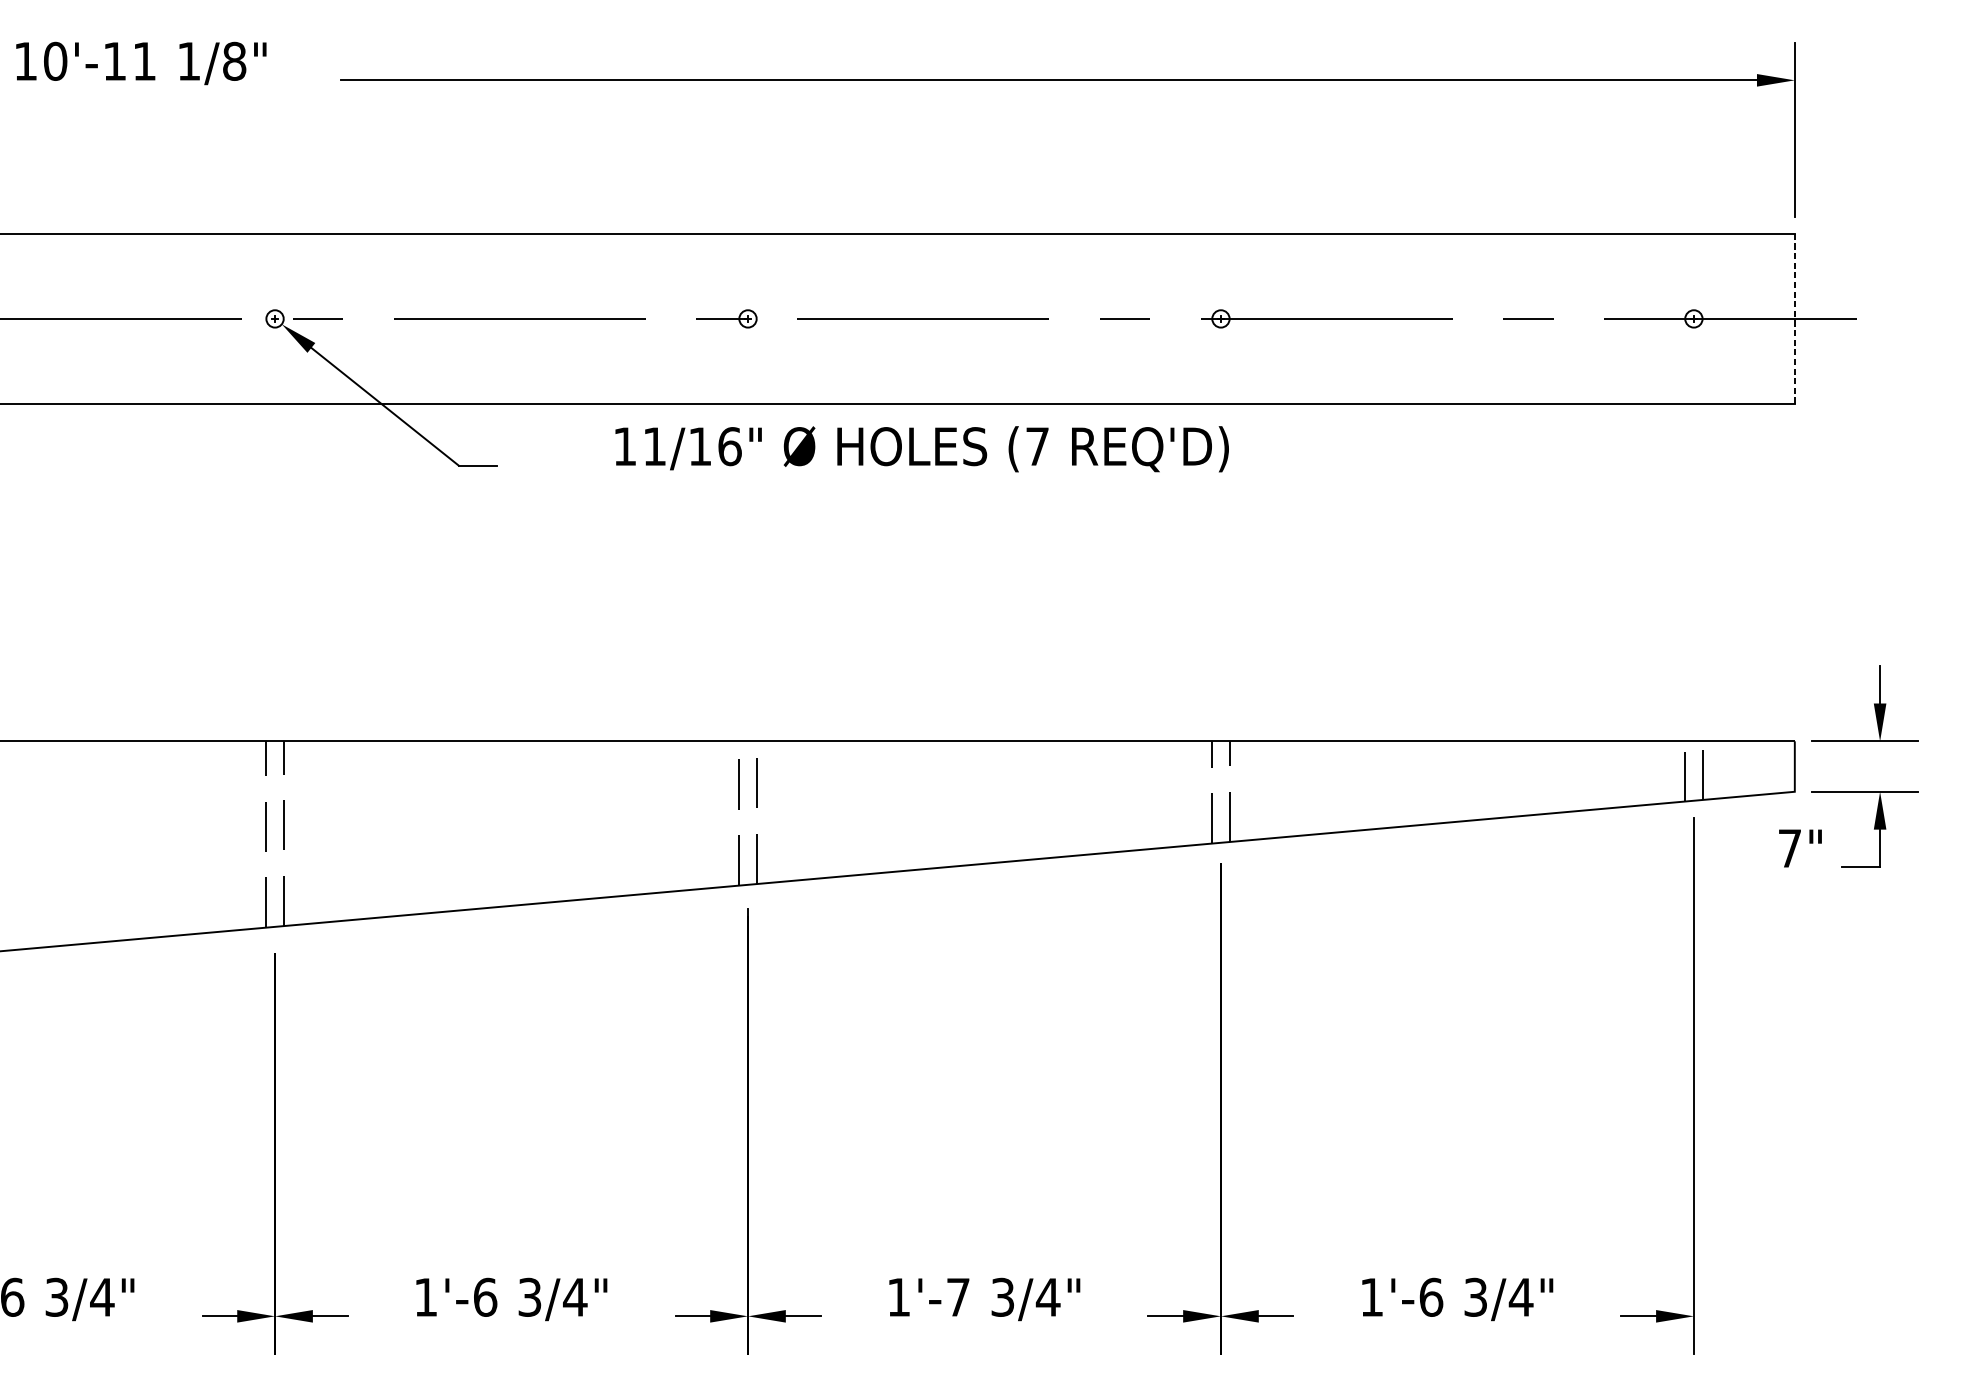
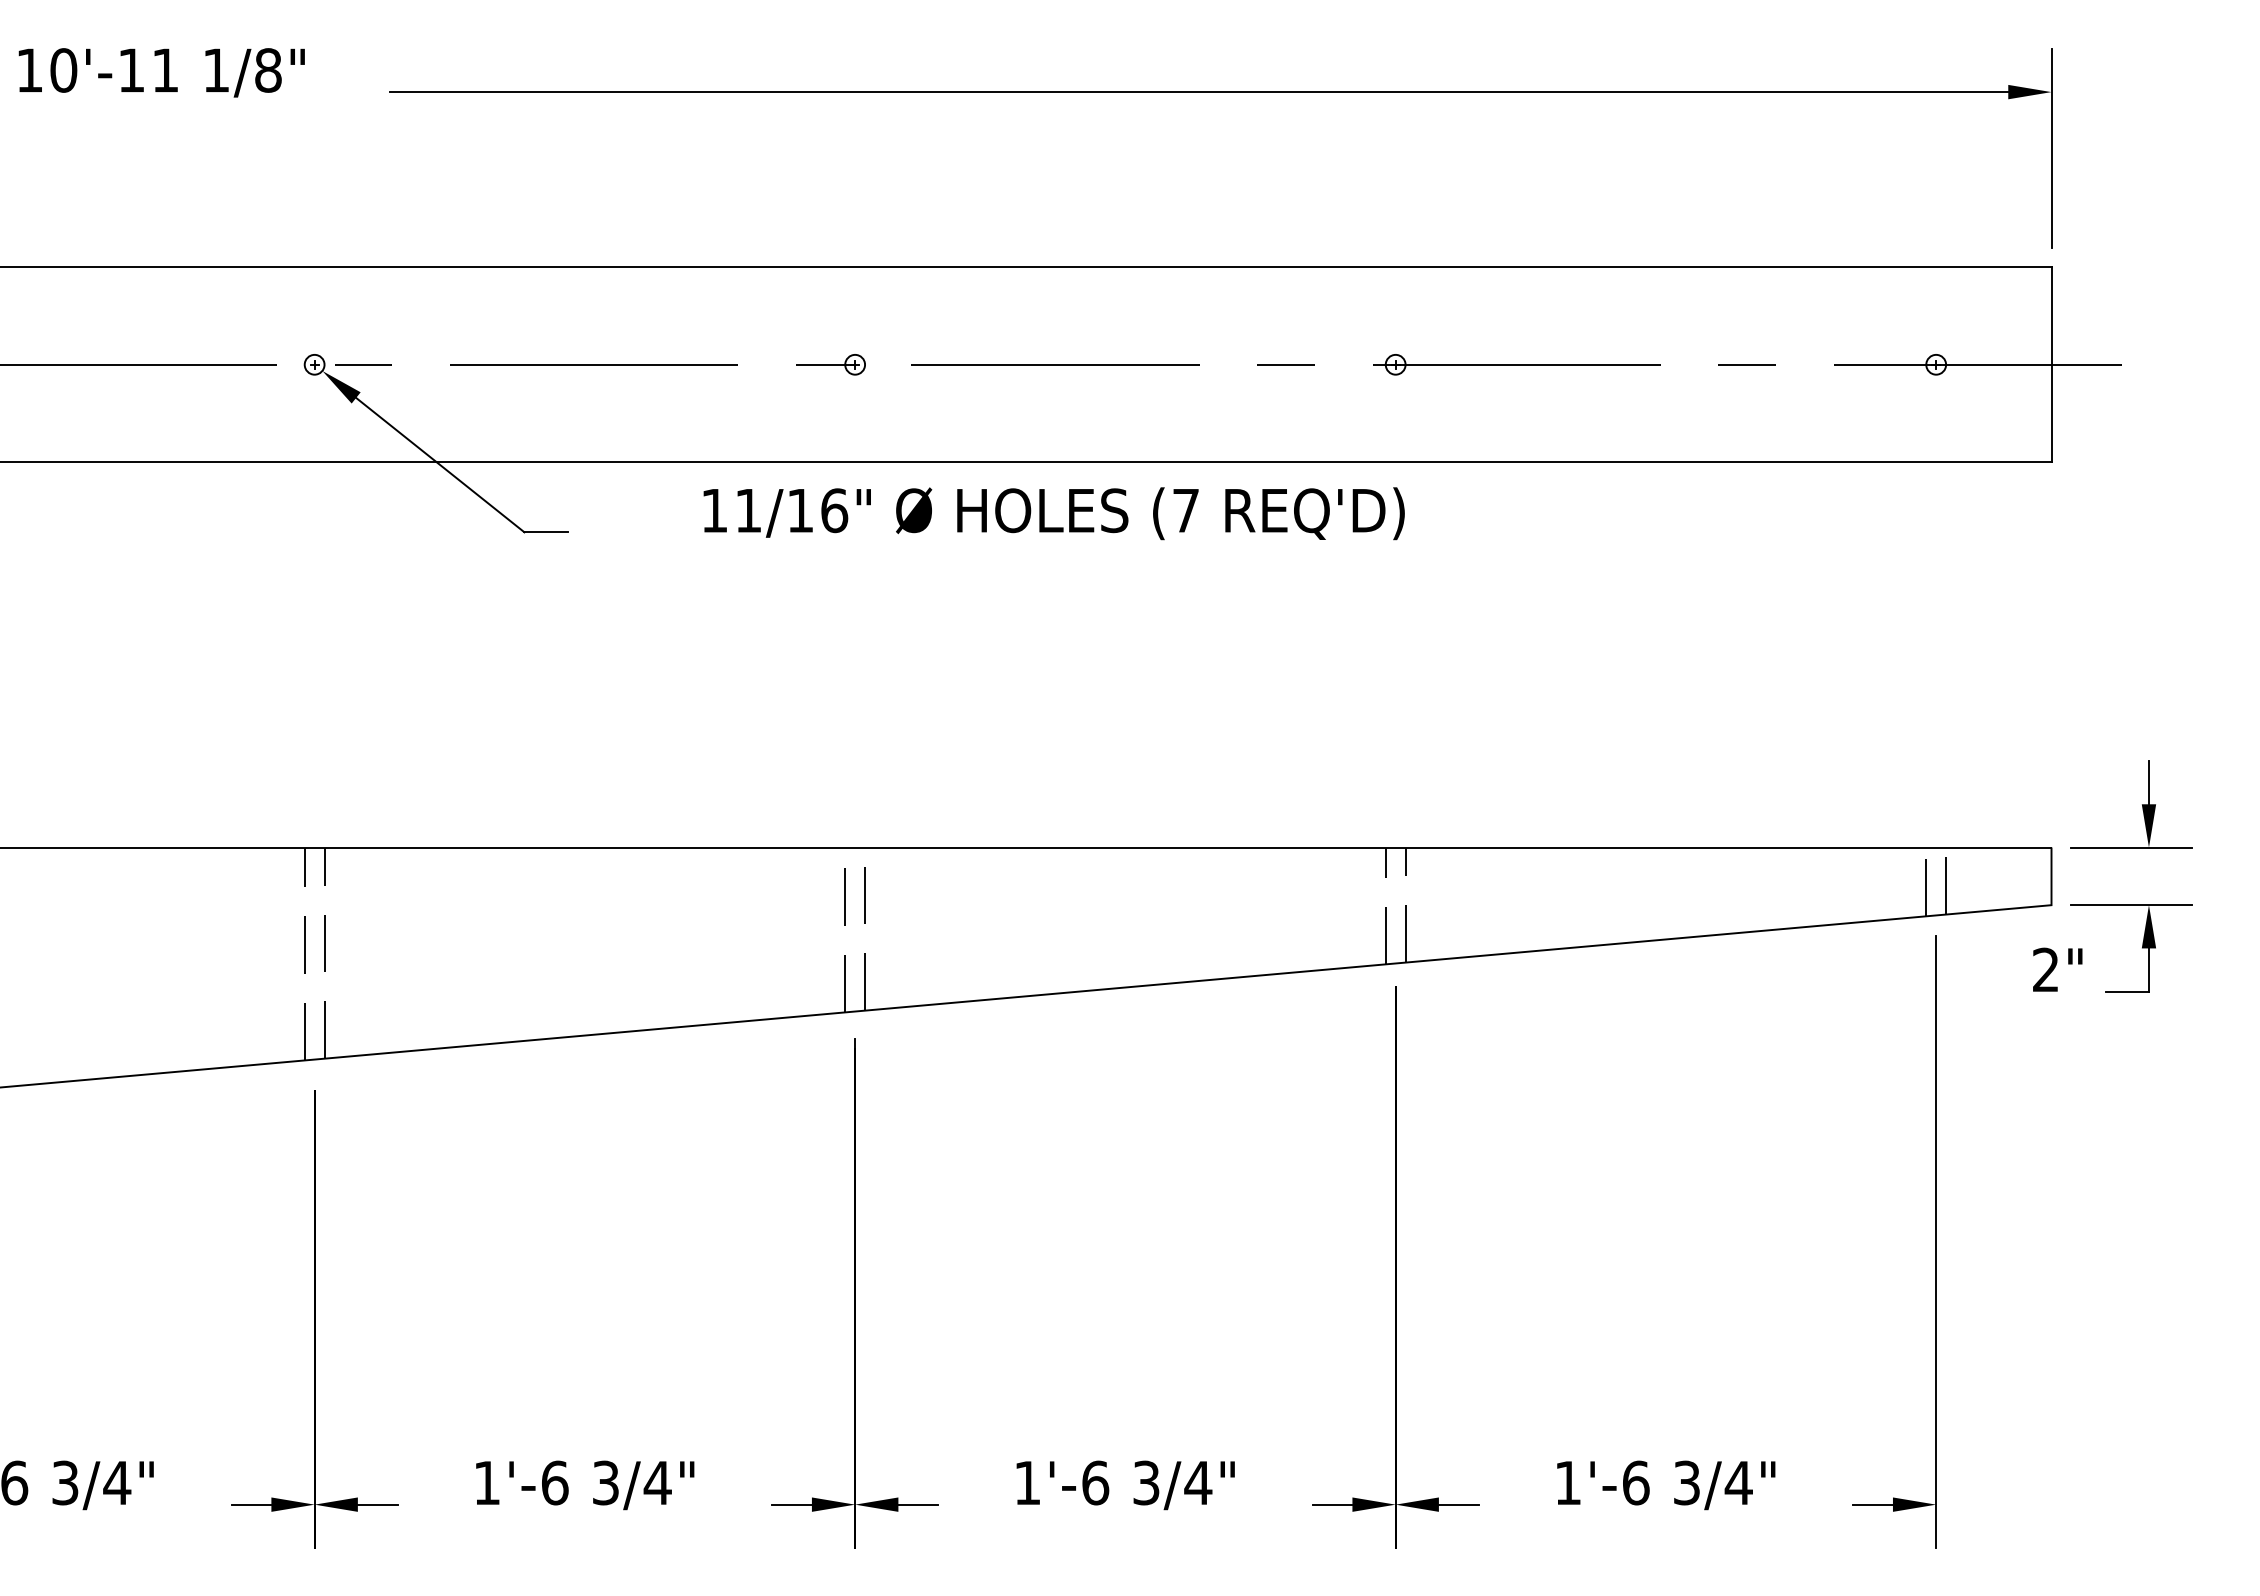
line: (1794, 319) -> (2051, 365), dashed -> solid
text: (1789, 848) -> (2045, 969), 7" -> 2"
text: (958, 1296) -> (1095, 1482), 1'-7 -> 1'-6

